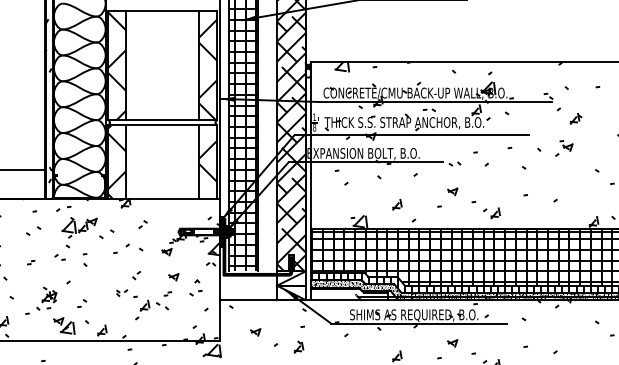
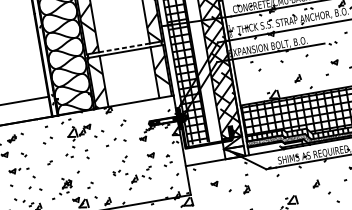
line: (162, 120) -> (124, 48), solid -> dashed

